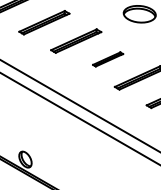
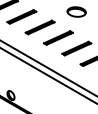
part: (108, 58) -> (58, 37), size x1.67

